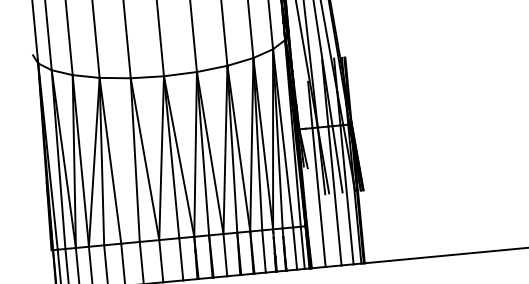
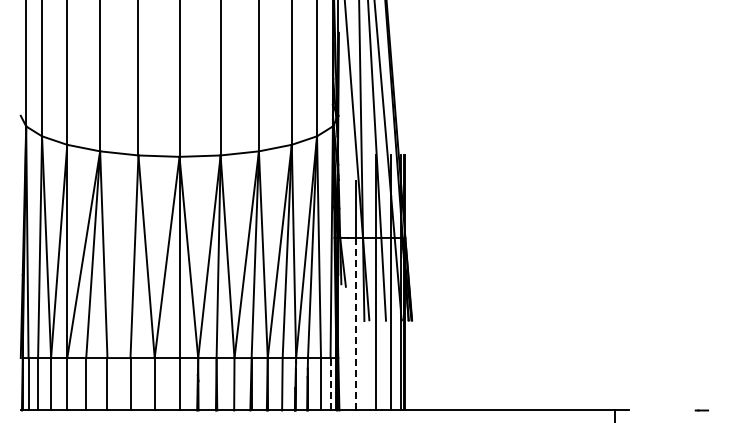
line: (319, 197) -> (356, 324), solid -> dashed
line: (302, 247) -> (330, 383), solid -> dashed

